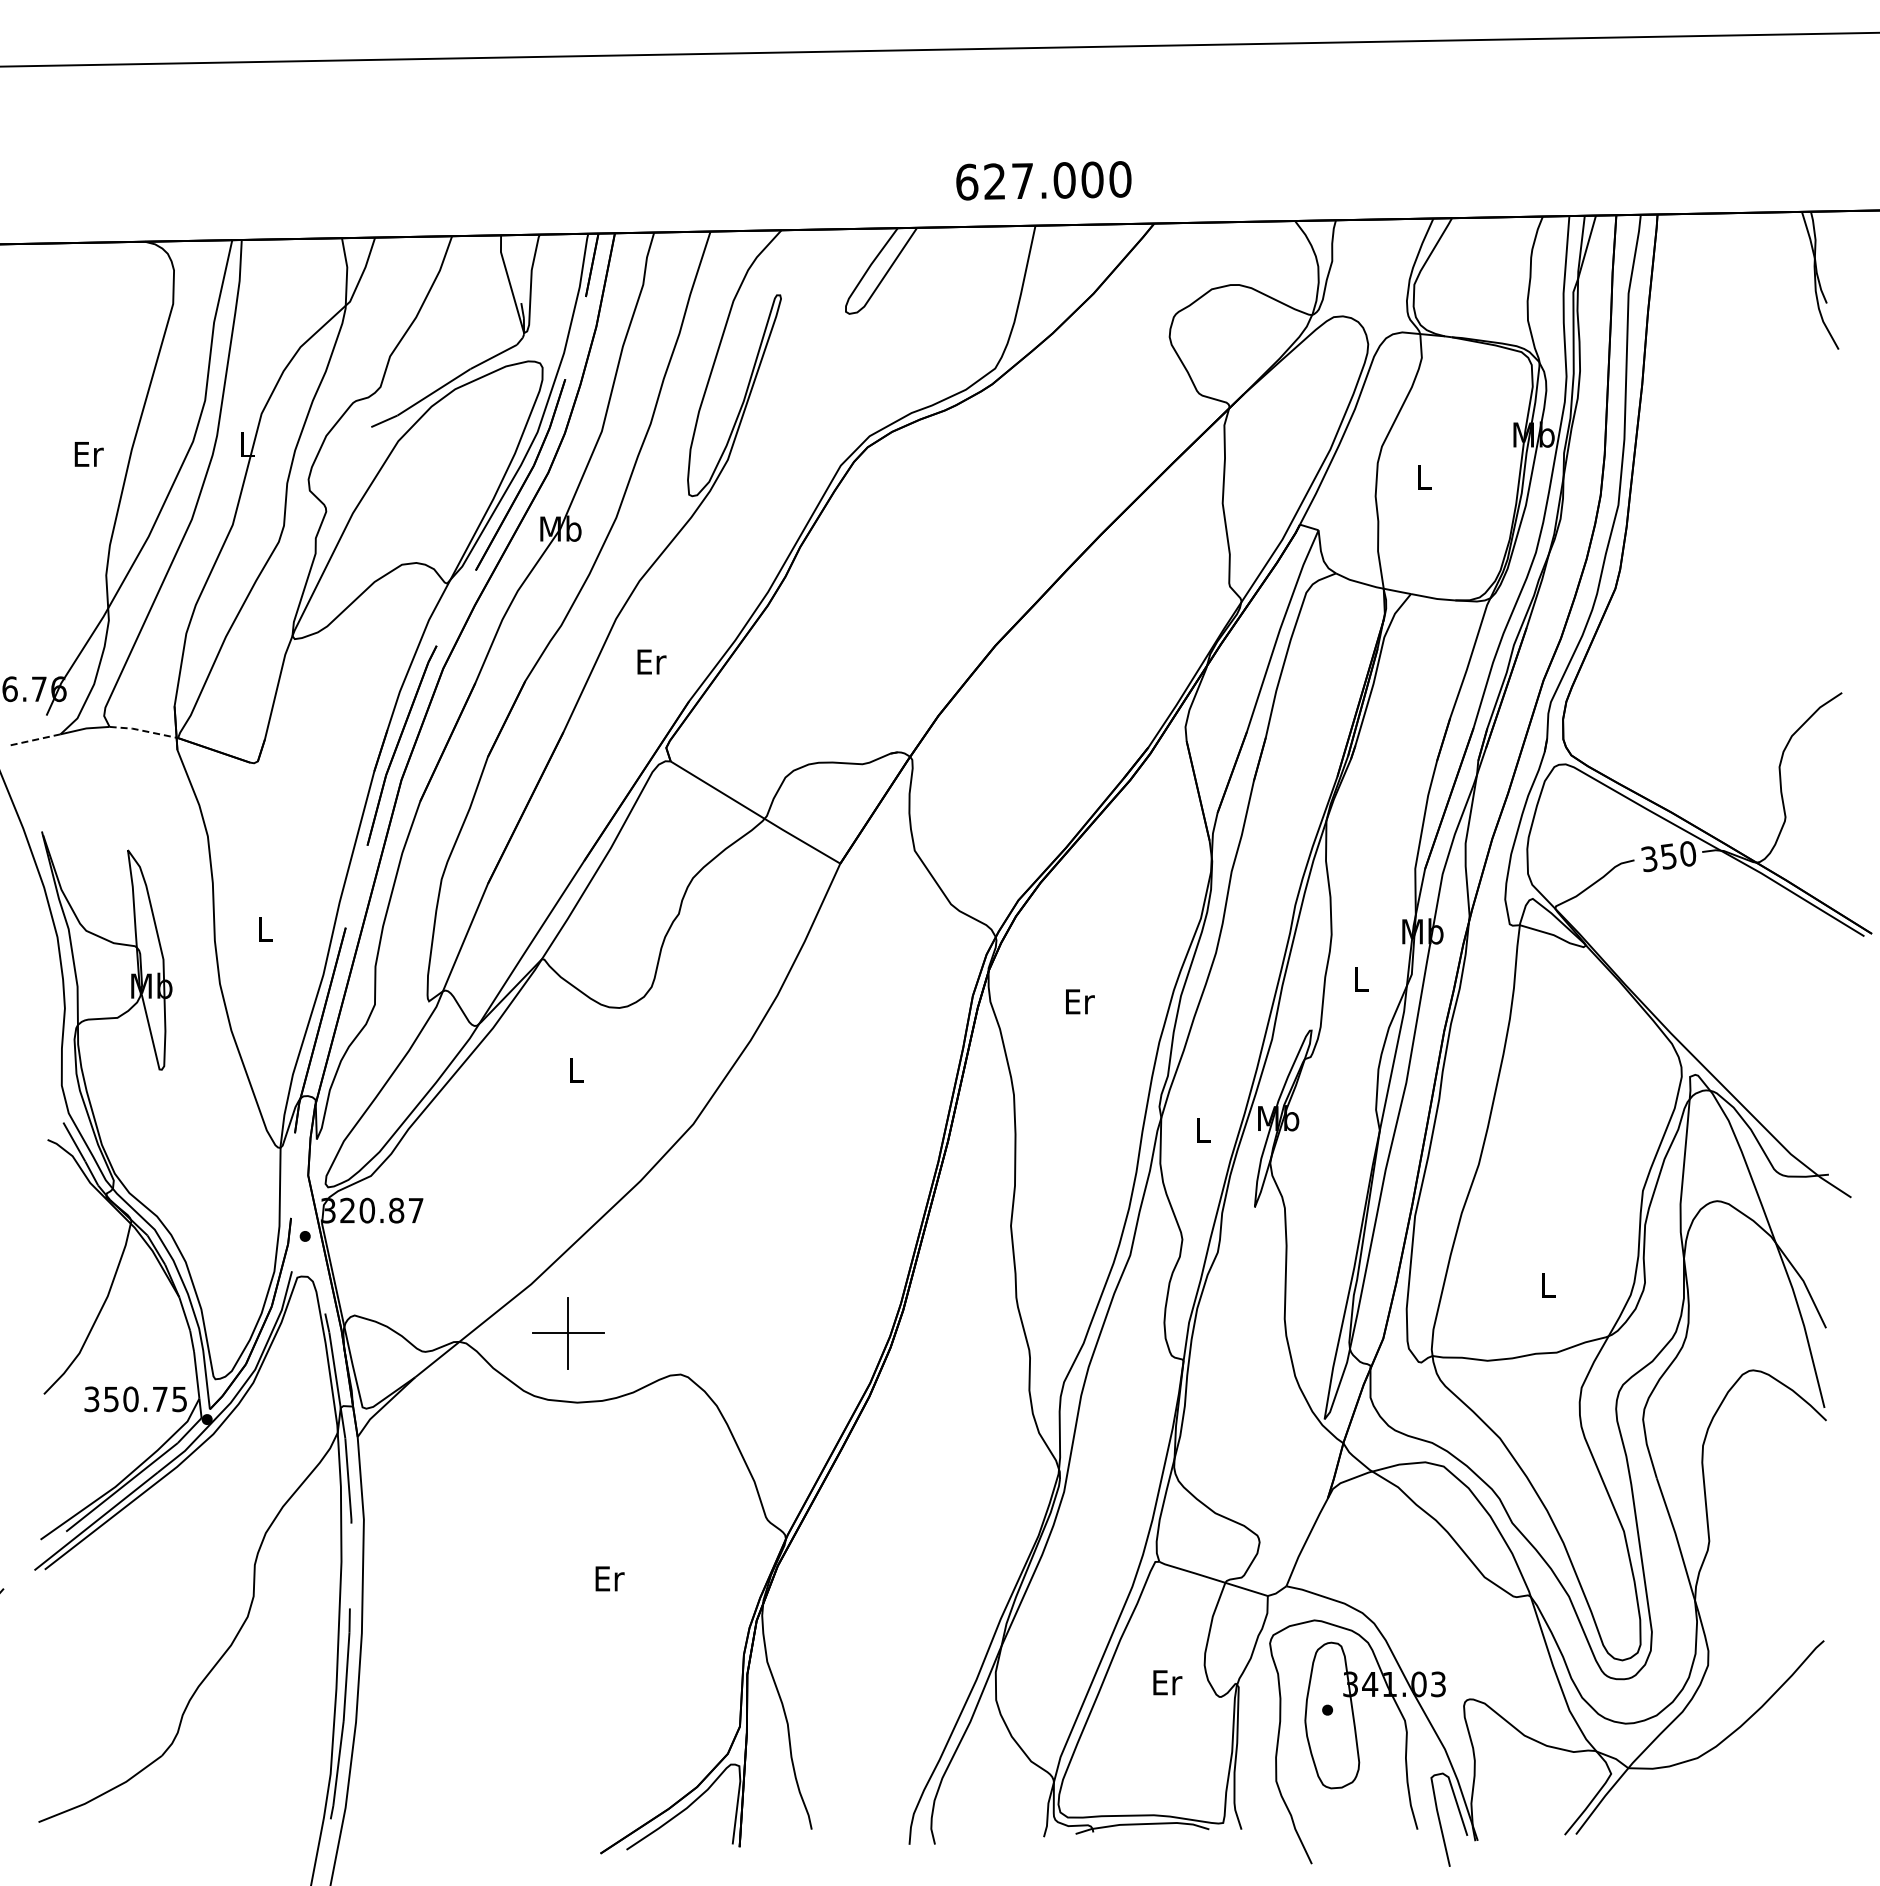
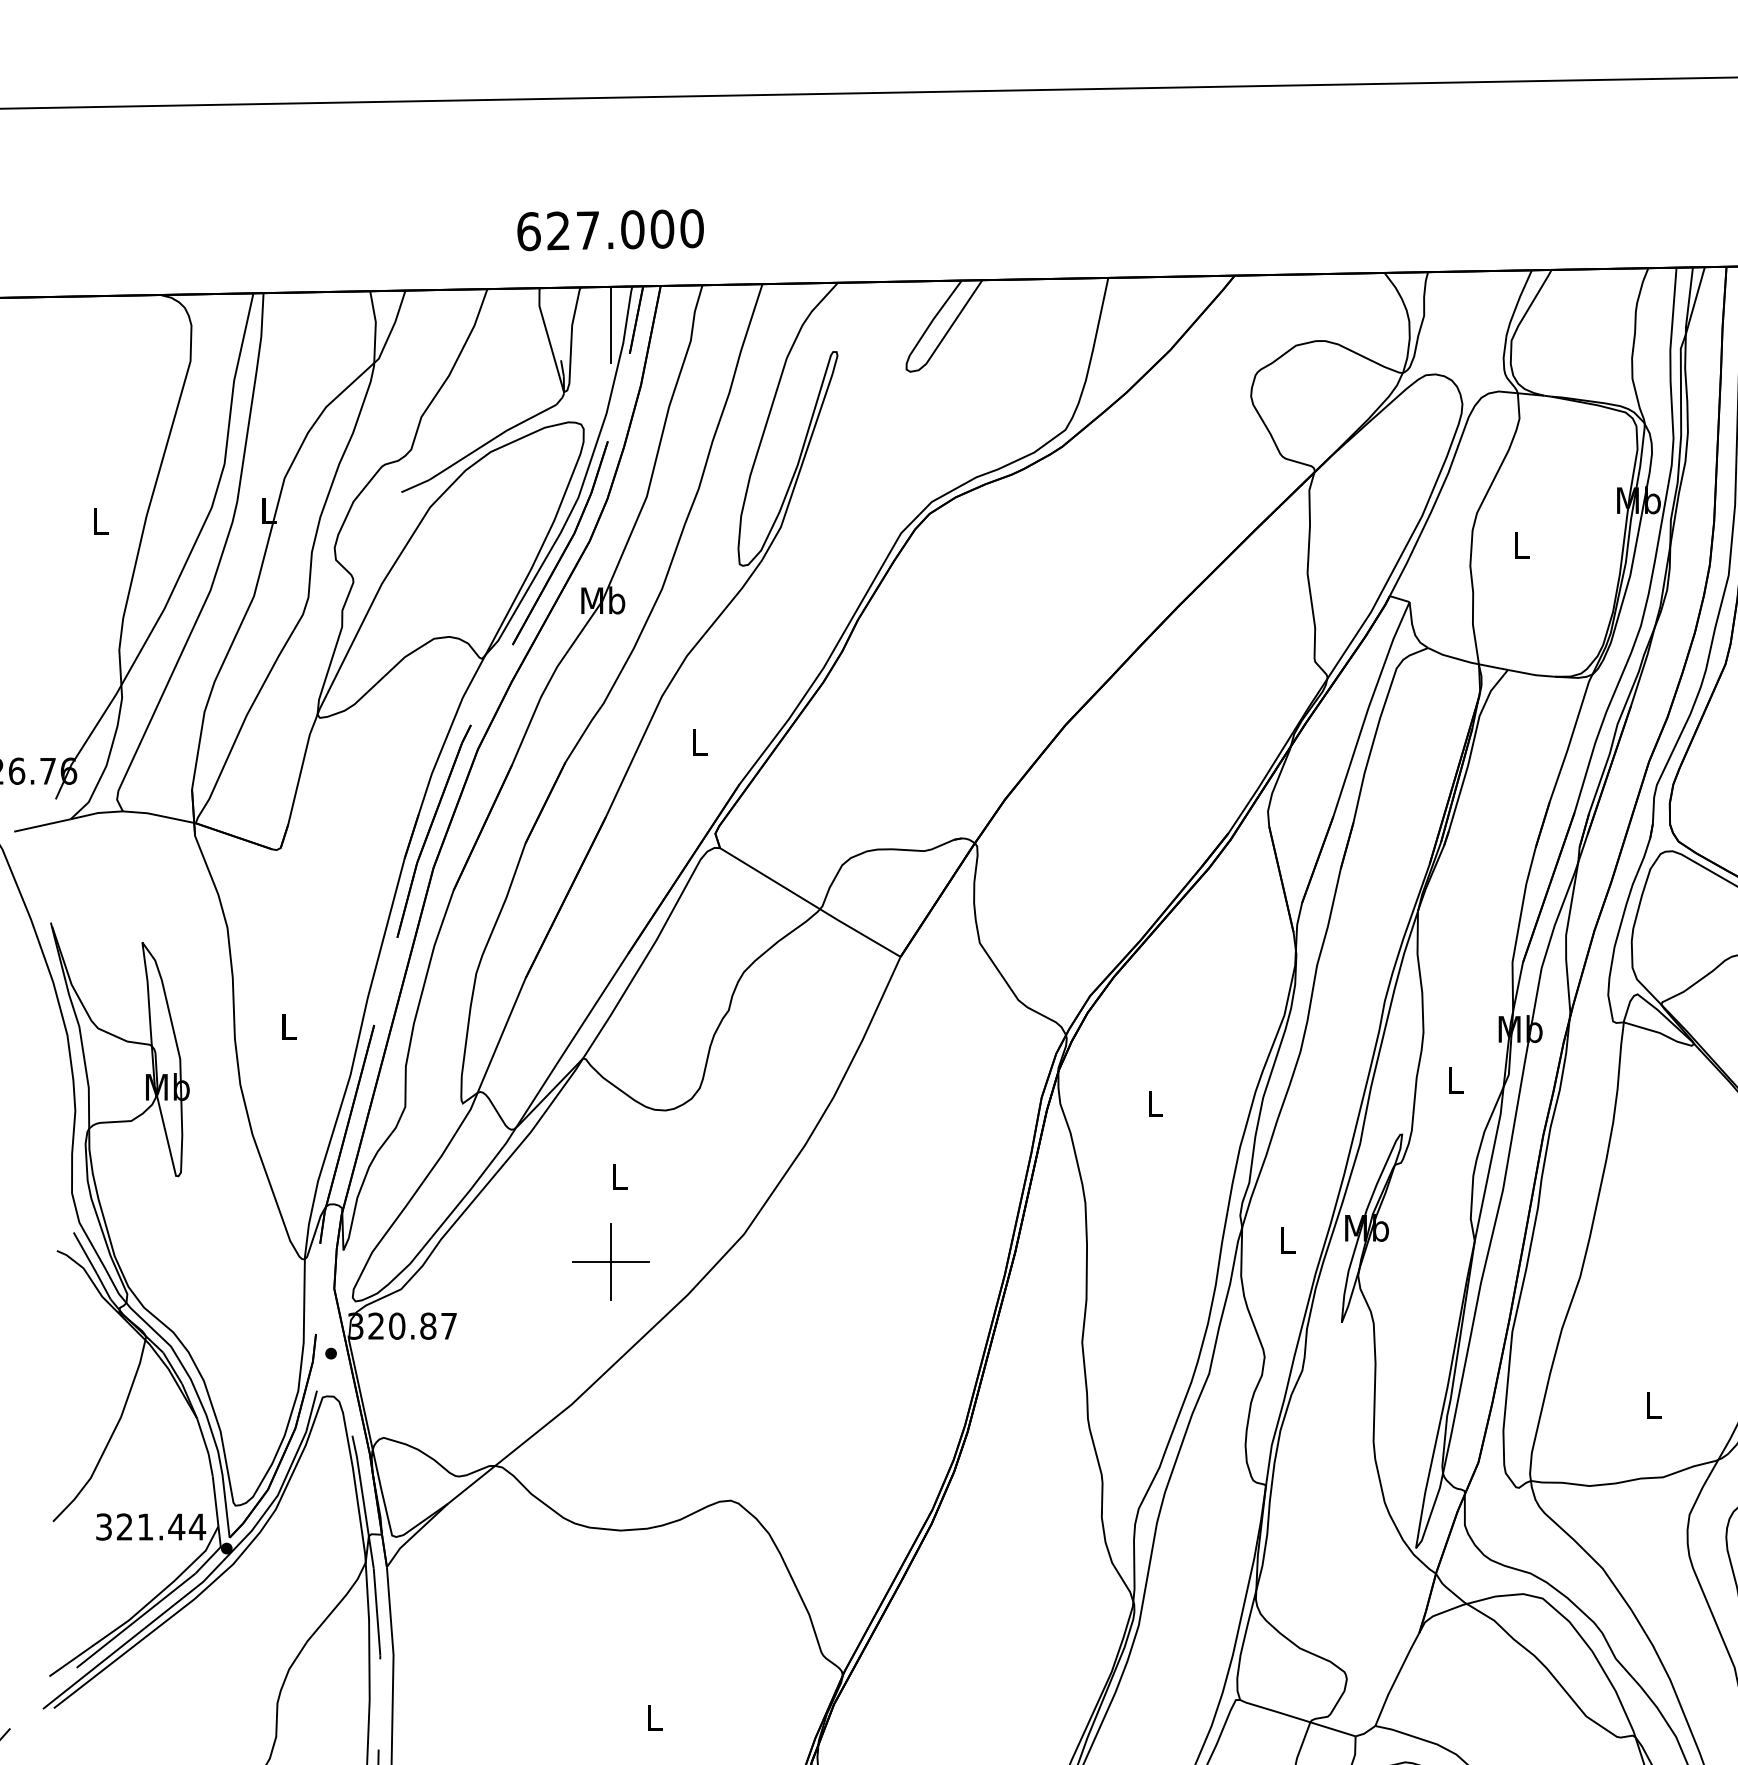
text: (1043, 180) -> (610, 229), moved
line: (568, 269) -> (611, 324), added
text: (88, 454) -> (100, 521), Er -> L
text: (651, 661) -> (699, 741), Er -> L
line: (143, 730) -> (158, 815), dashed -> solid
line: (33, 740) -> (41, 825), dashed -> solid
text: (1080, 1001) -> (1156, 1103), Er -> L
part: (568, 1333) -> (611, 1262), moved
text: (145, 1399) -> (161, 1527), 350.75 -> 321.44
text: (609, 1578) -> (654, 1717), Er -> L

